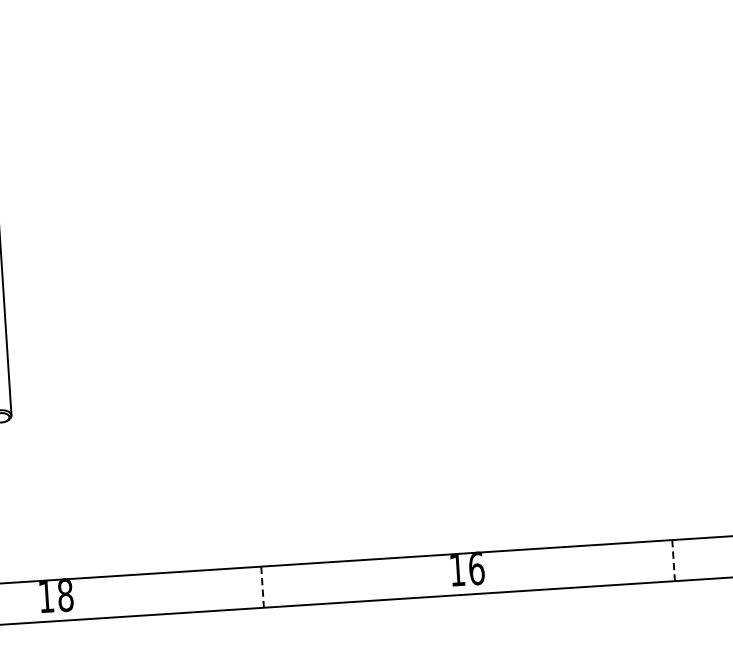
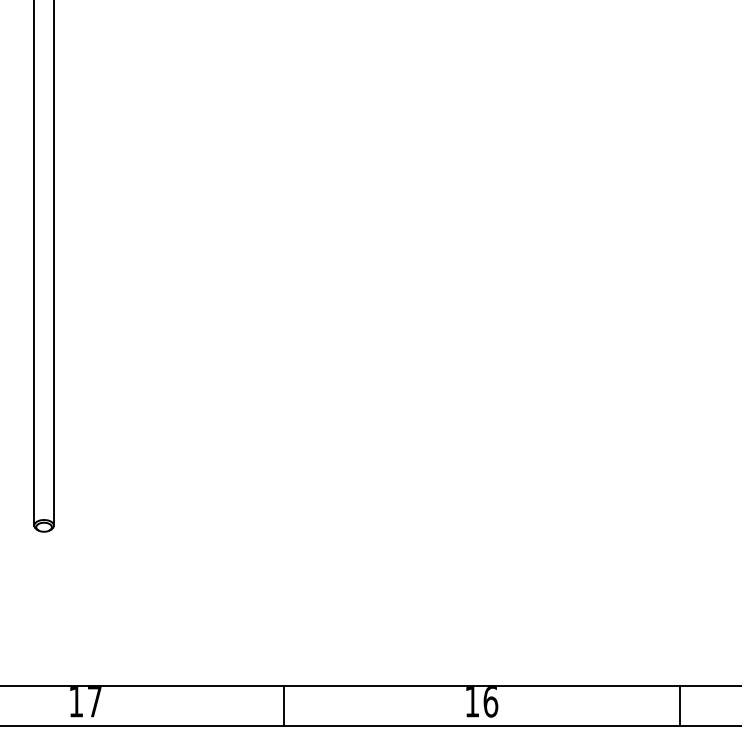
line: (673, 561) -> (680, 706), dashed -> solid
line: (262, 587) -> (284, 706), dashed -> solid
text: (65, 596) -> (94, 702), 18 -> 17

